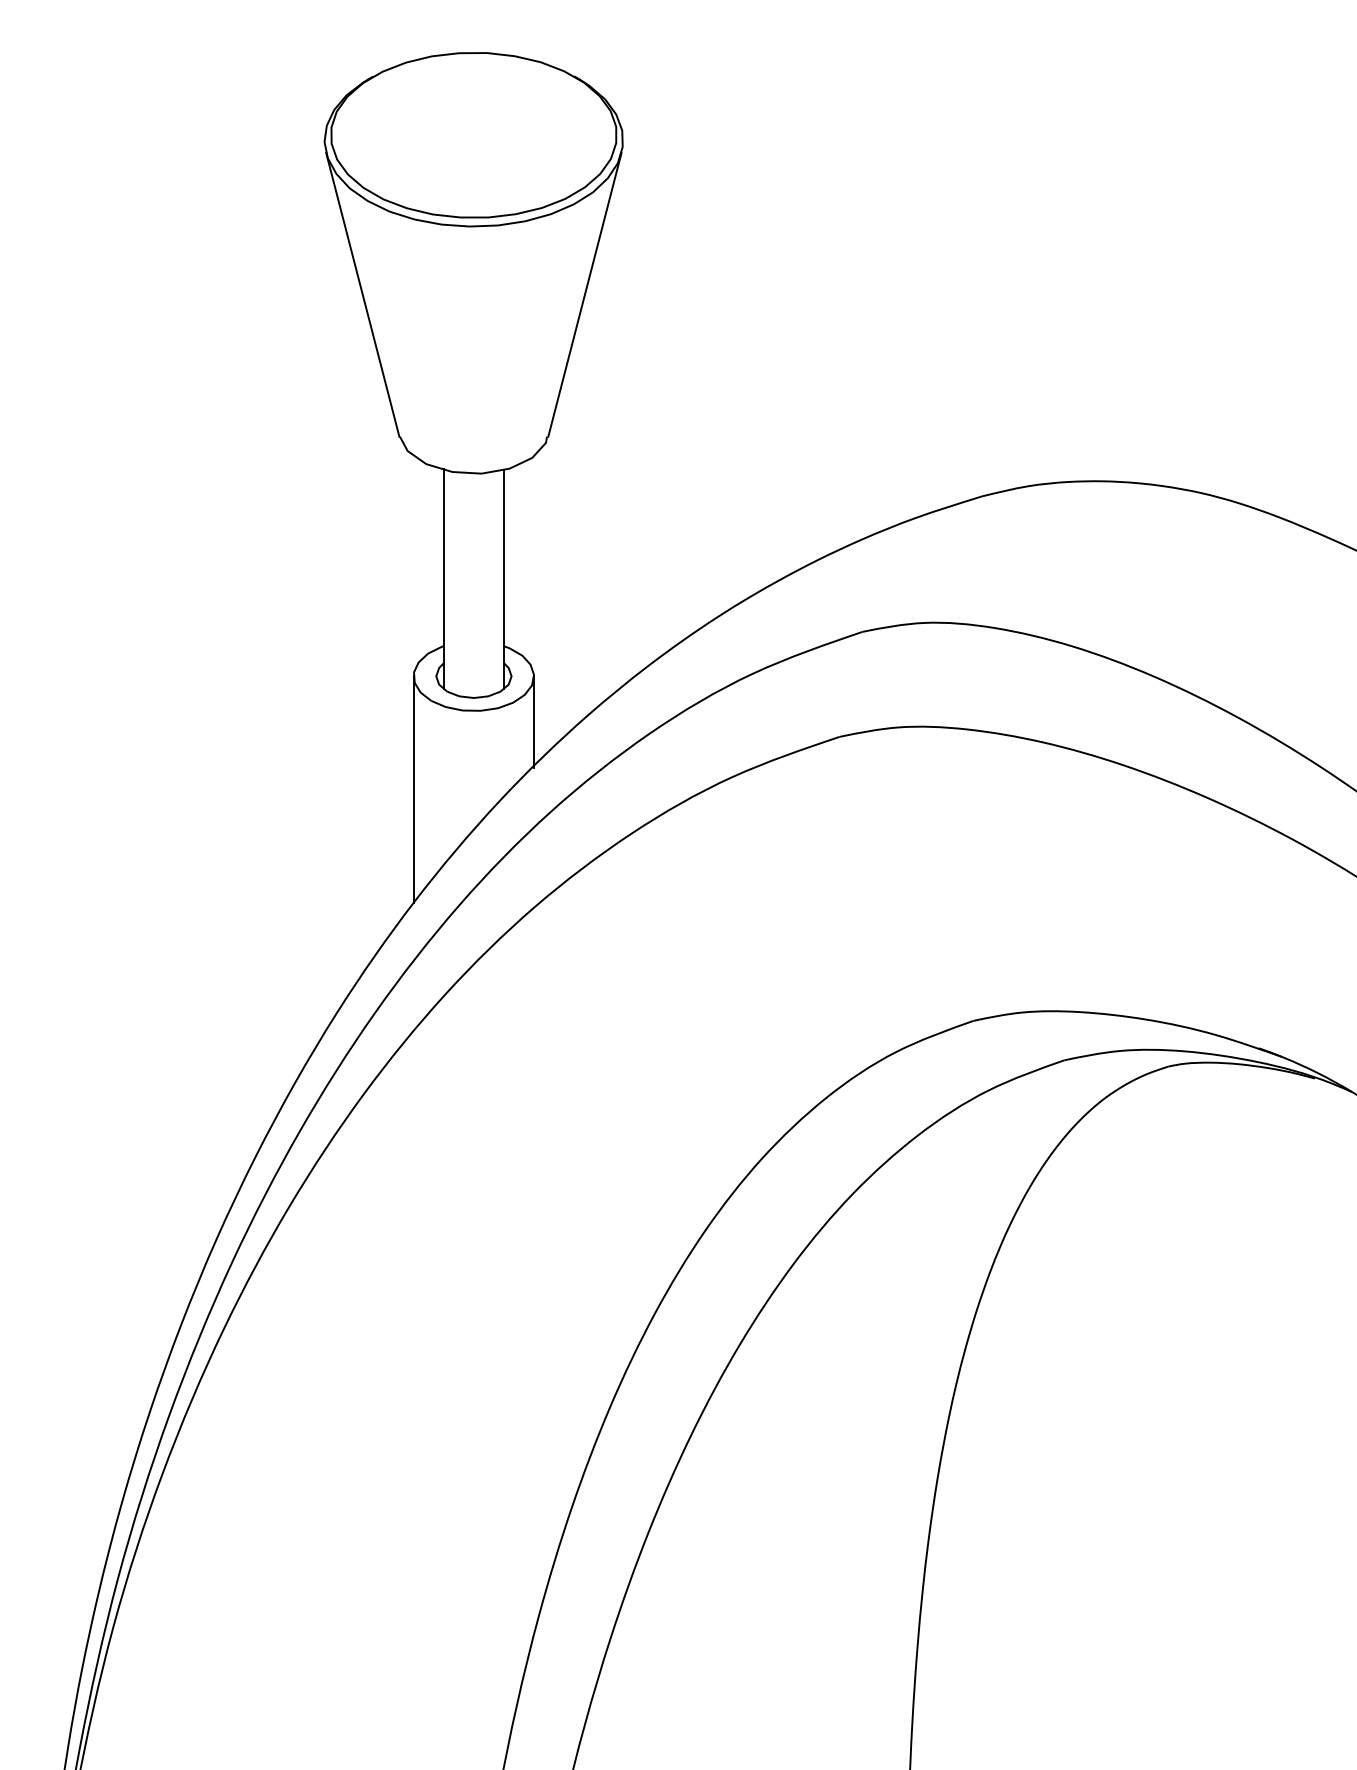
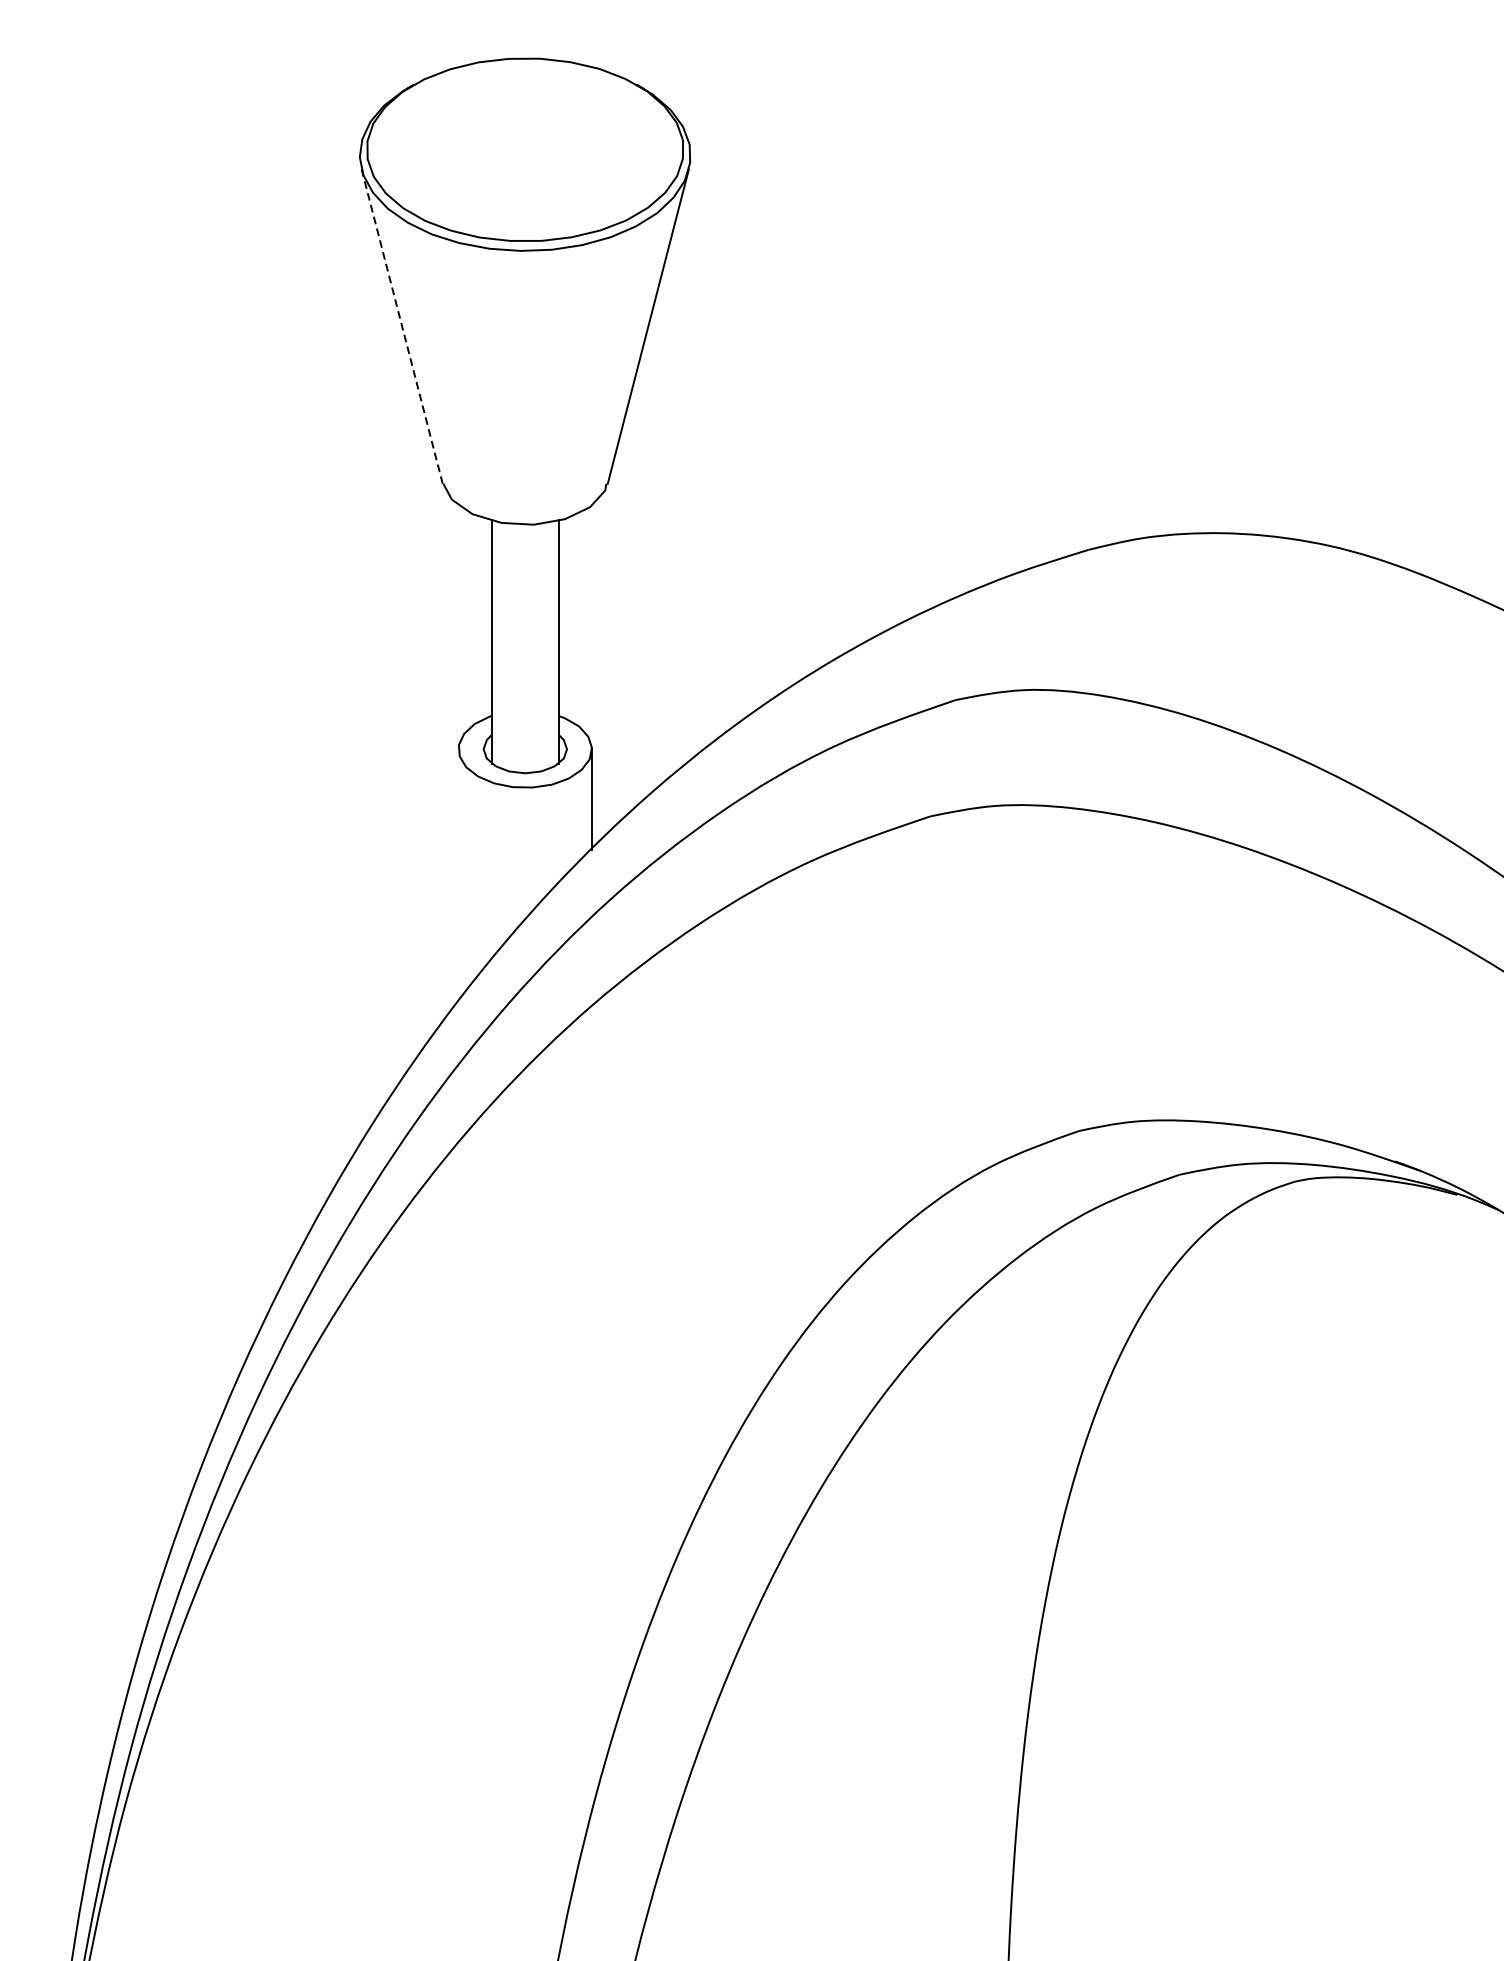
line: (362, 295) -> (401, 327), solid -> dashed
line: (413, 789) -> (458, 874), removed

